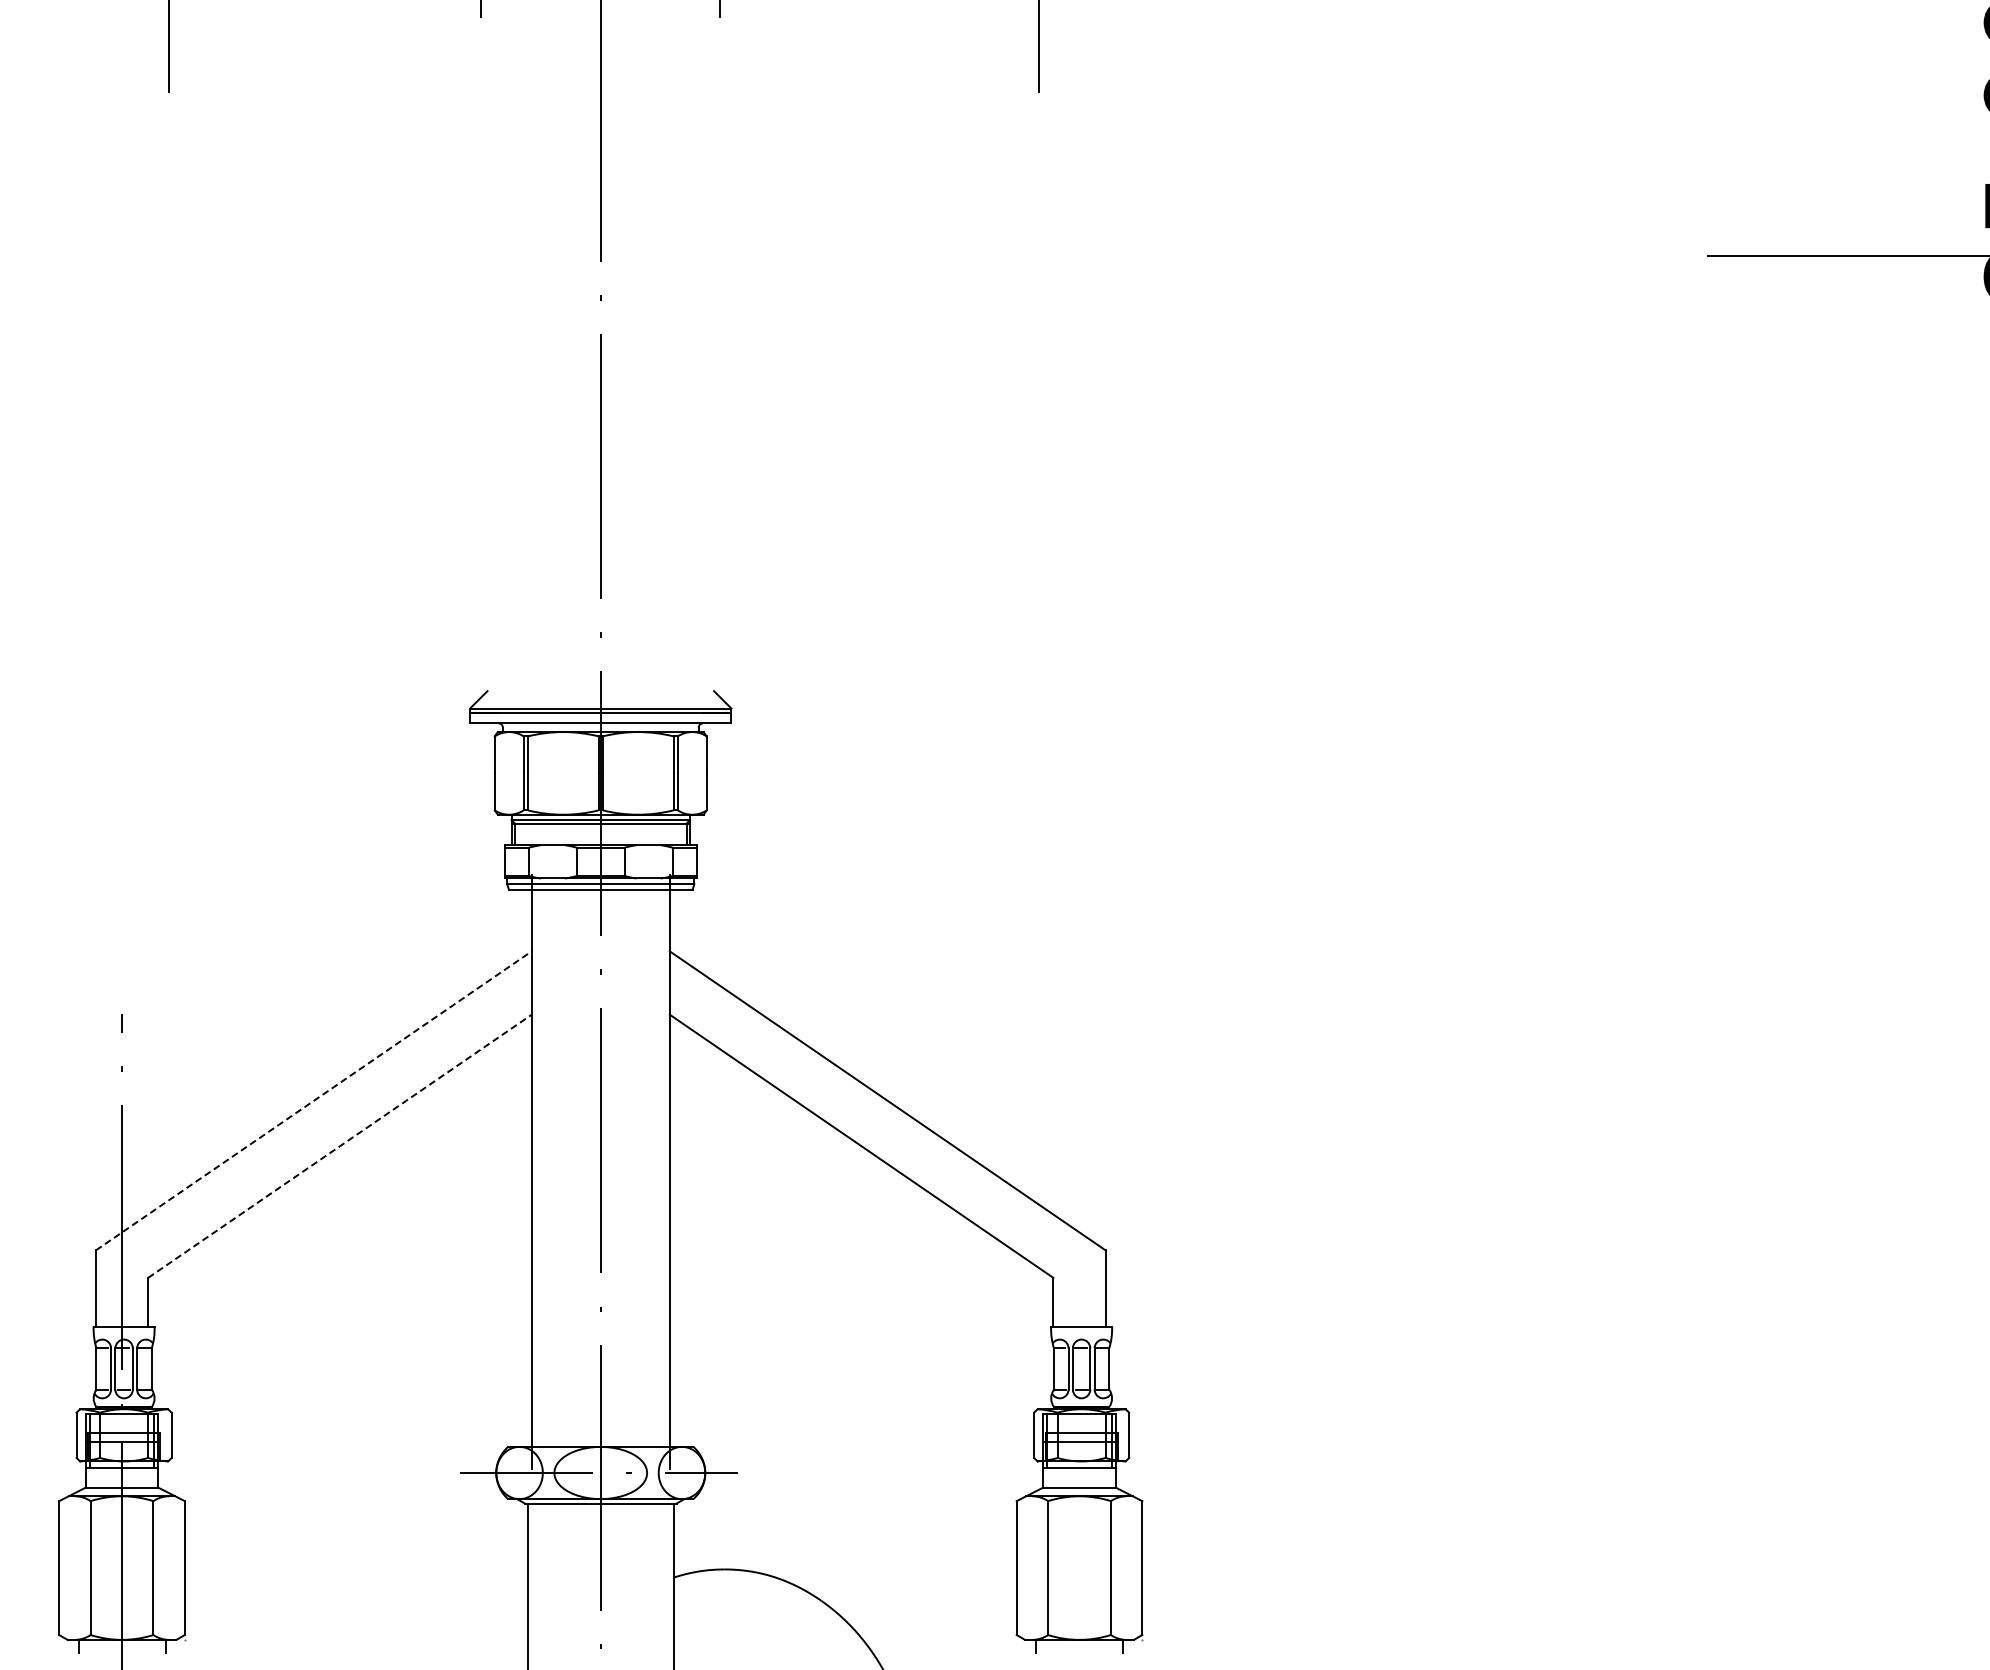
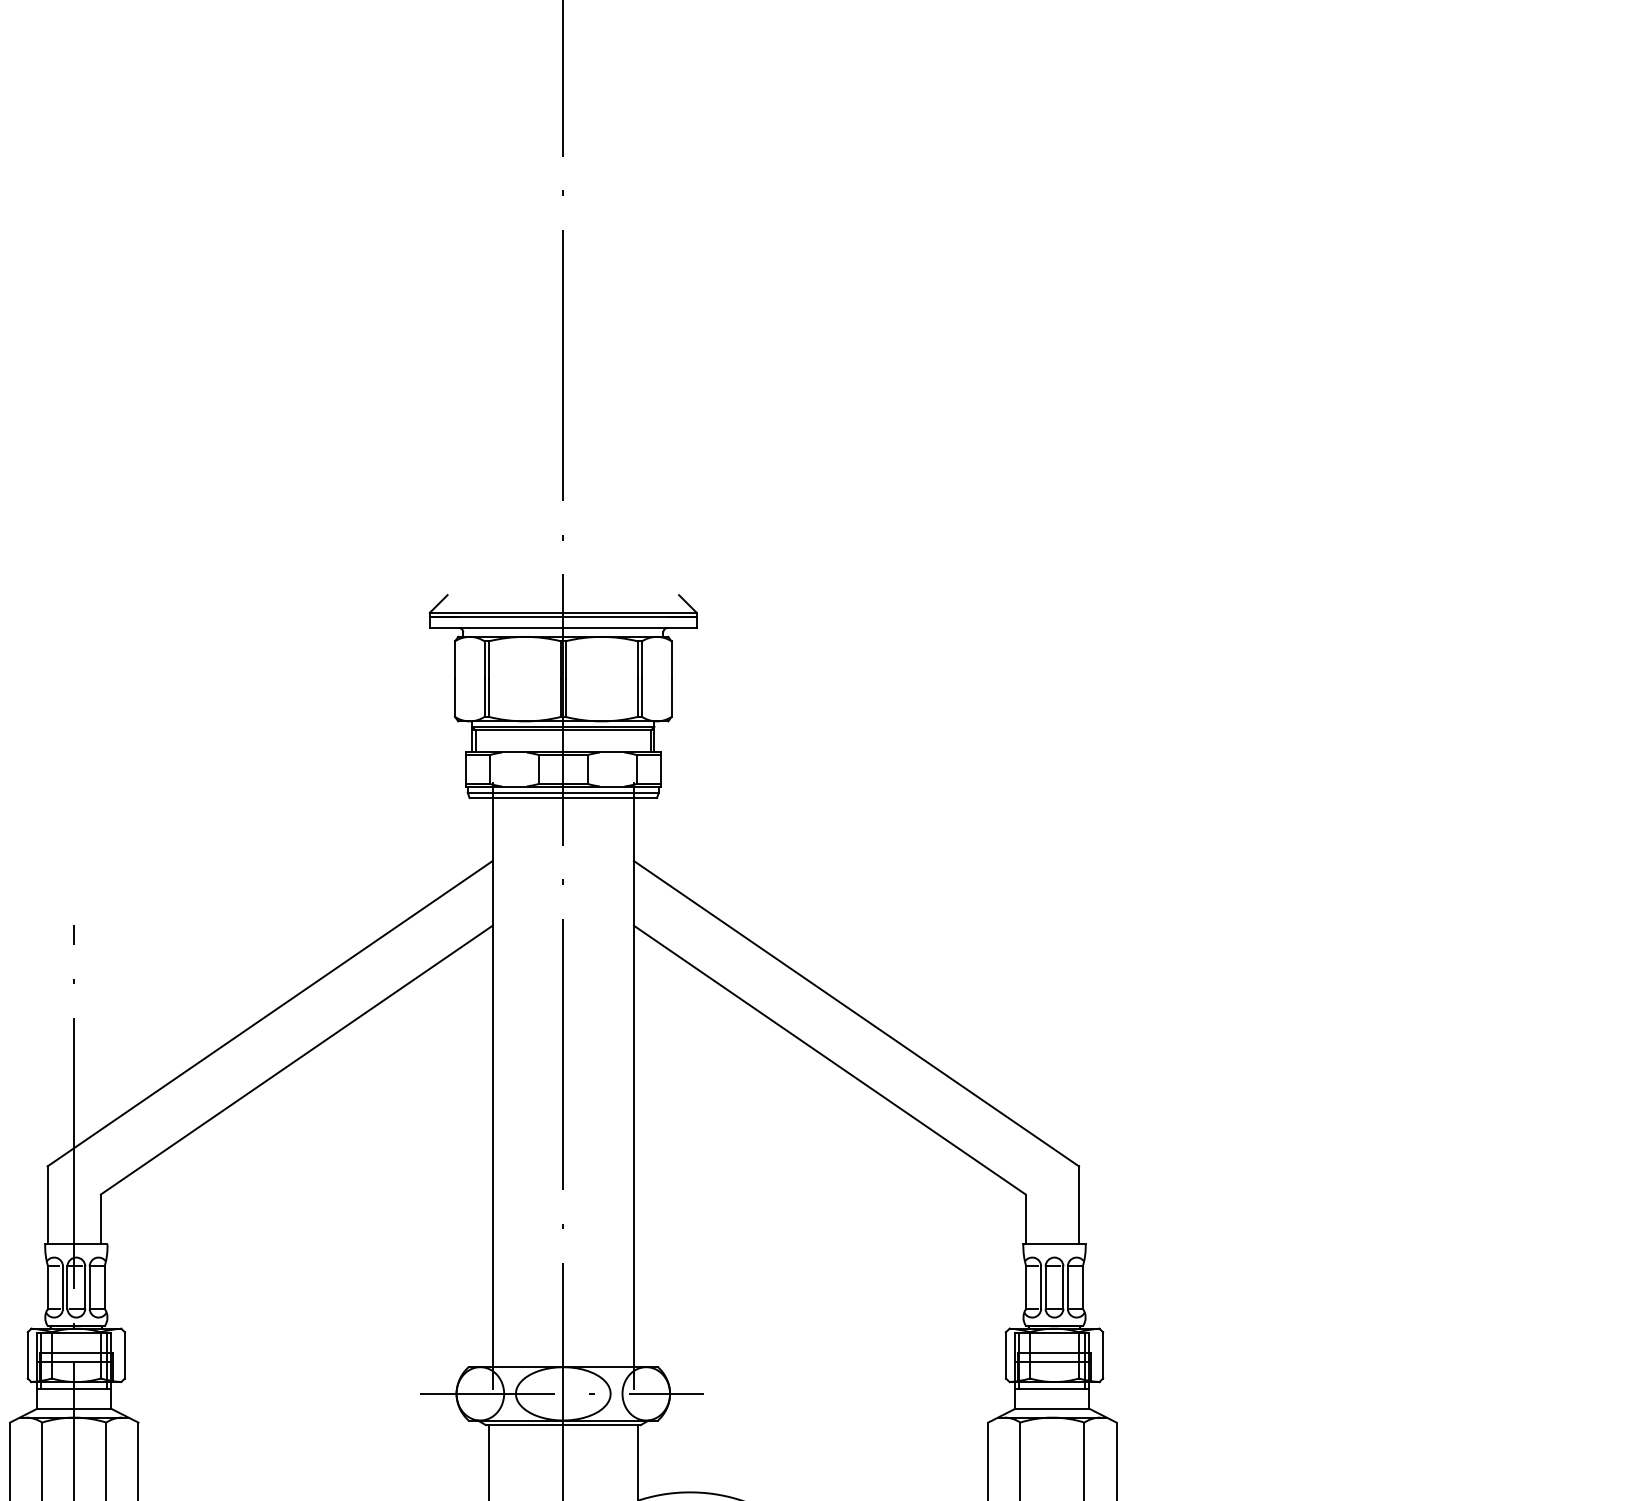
line: (314, 1100) -> (270, 1013), dashed -> solid
line: (339, 1146) -> (296, 1060), dashed -> solid

